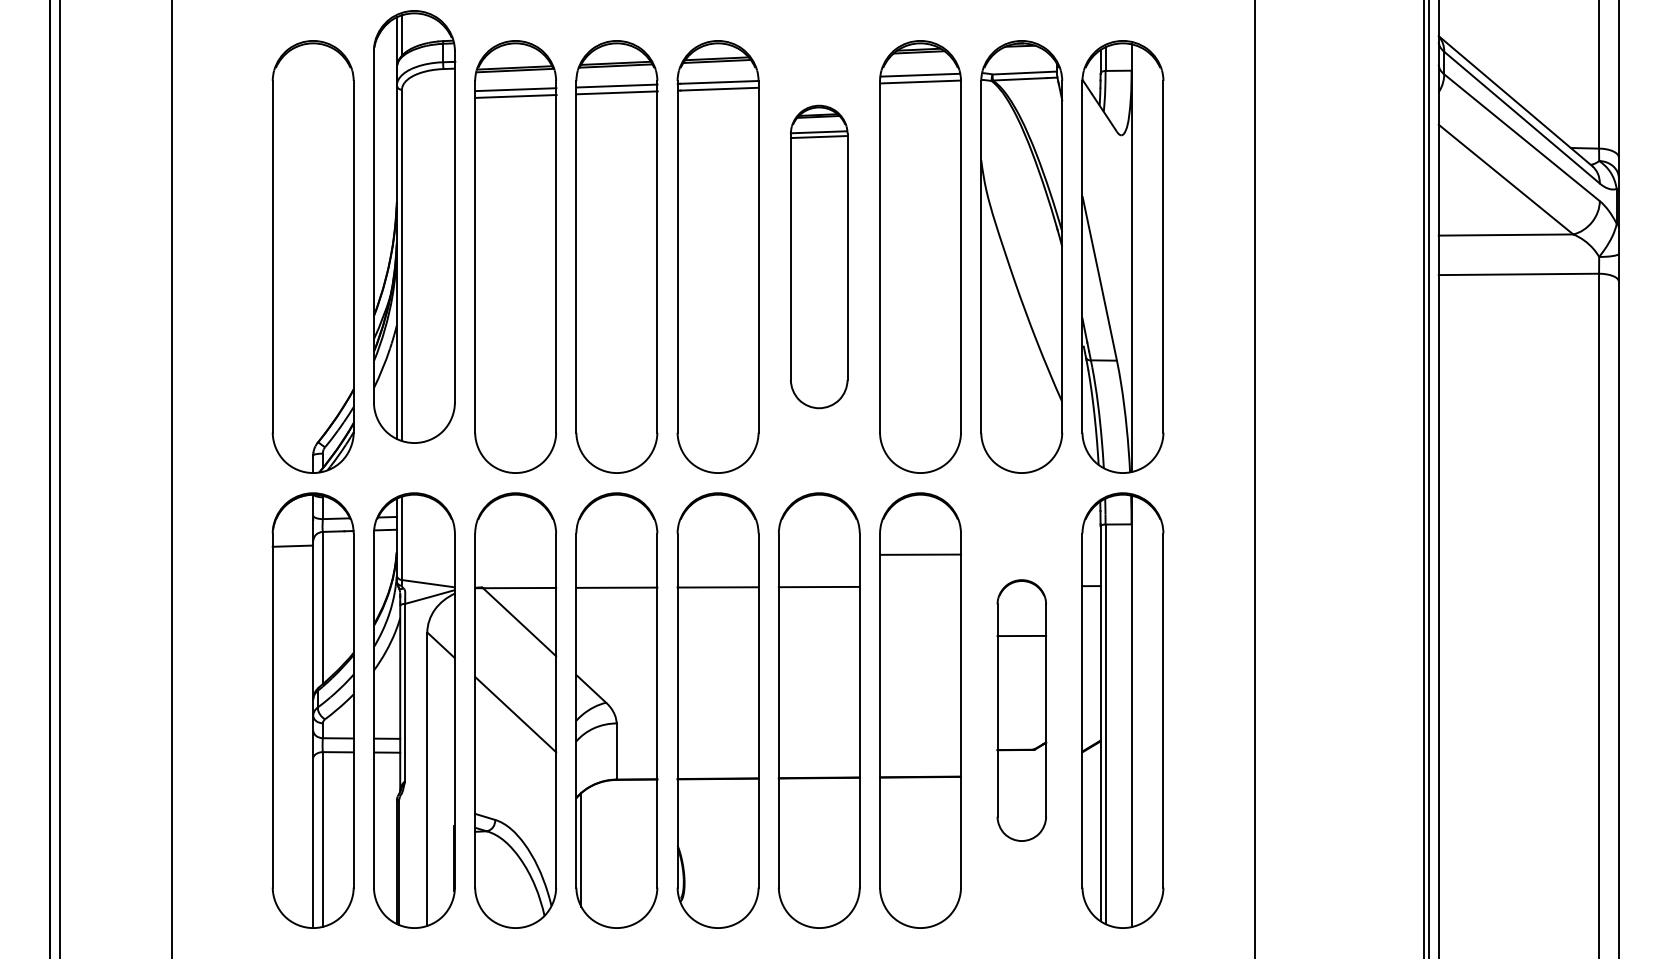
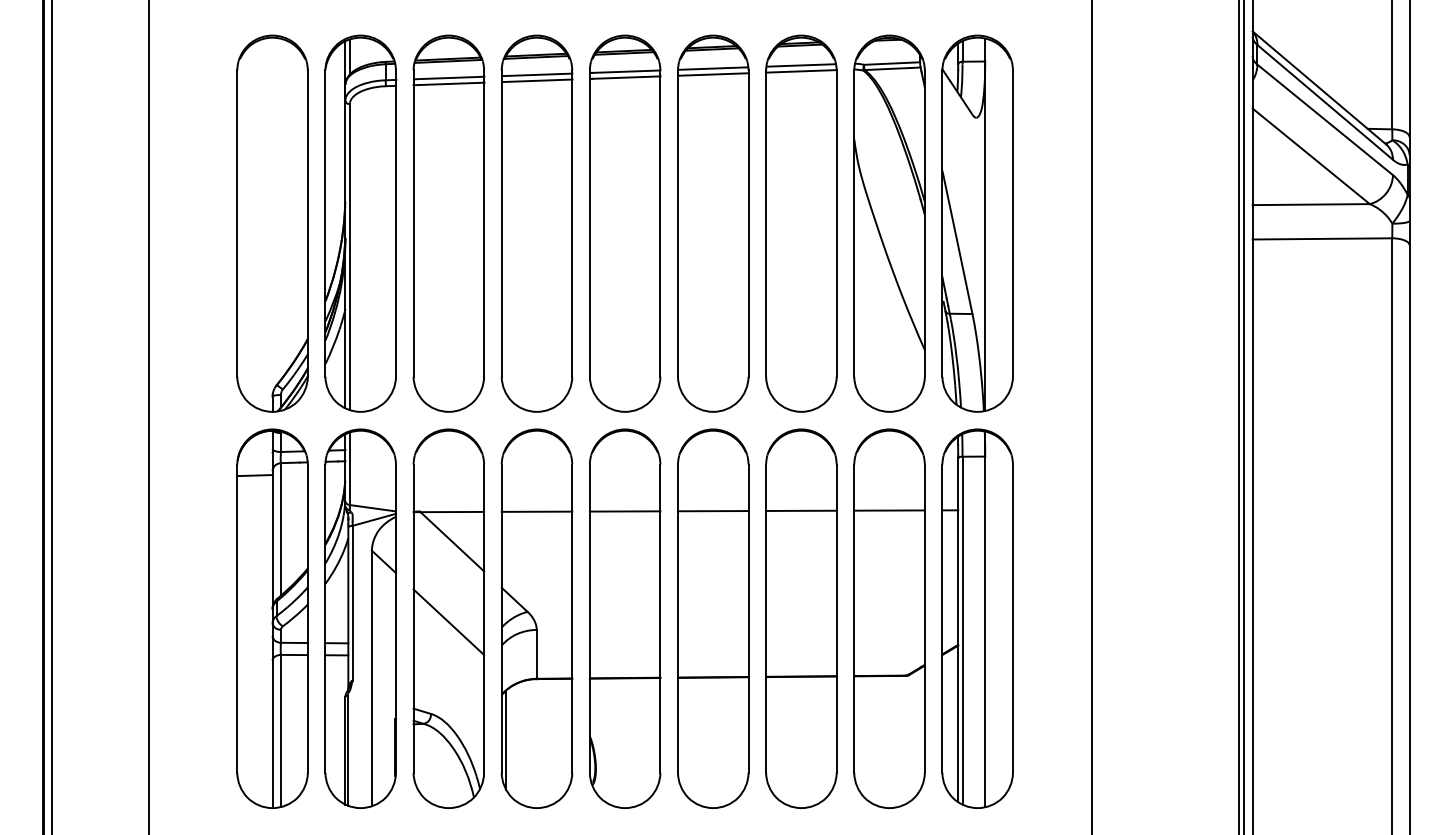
part: (414, 226) -> (360, 223), moved
part: (818, 256) -> (712, 223), size x1.43
line: (920, 554) -> (801, 510), moved
part: (1021, 710) -> (889, 618), size x1.67

